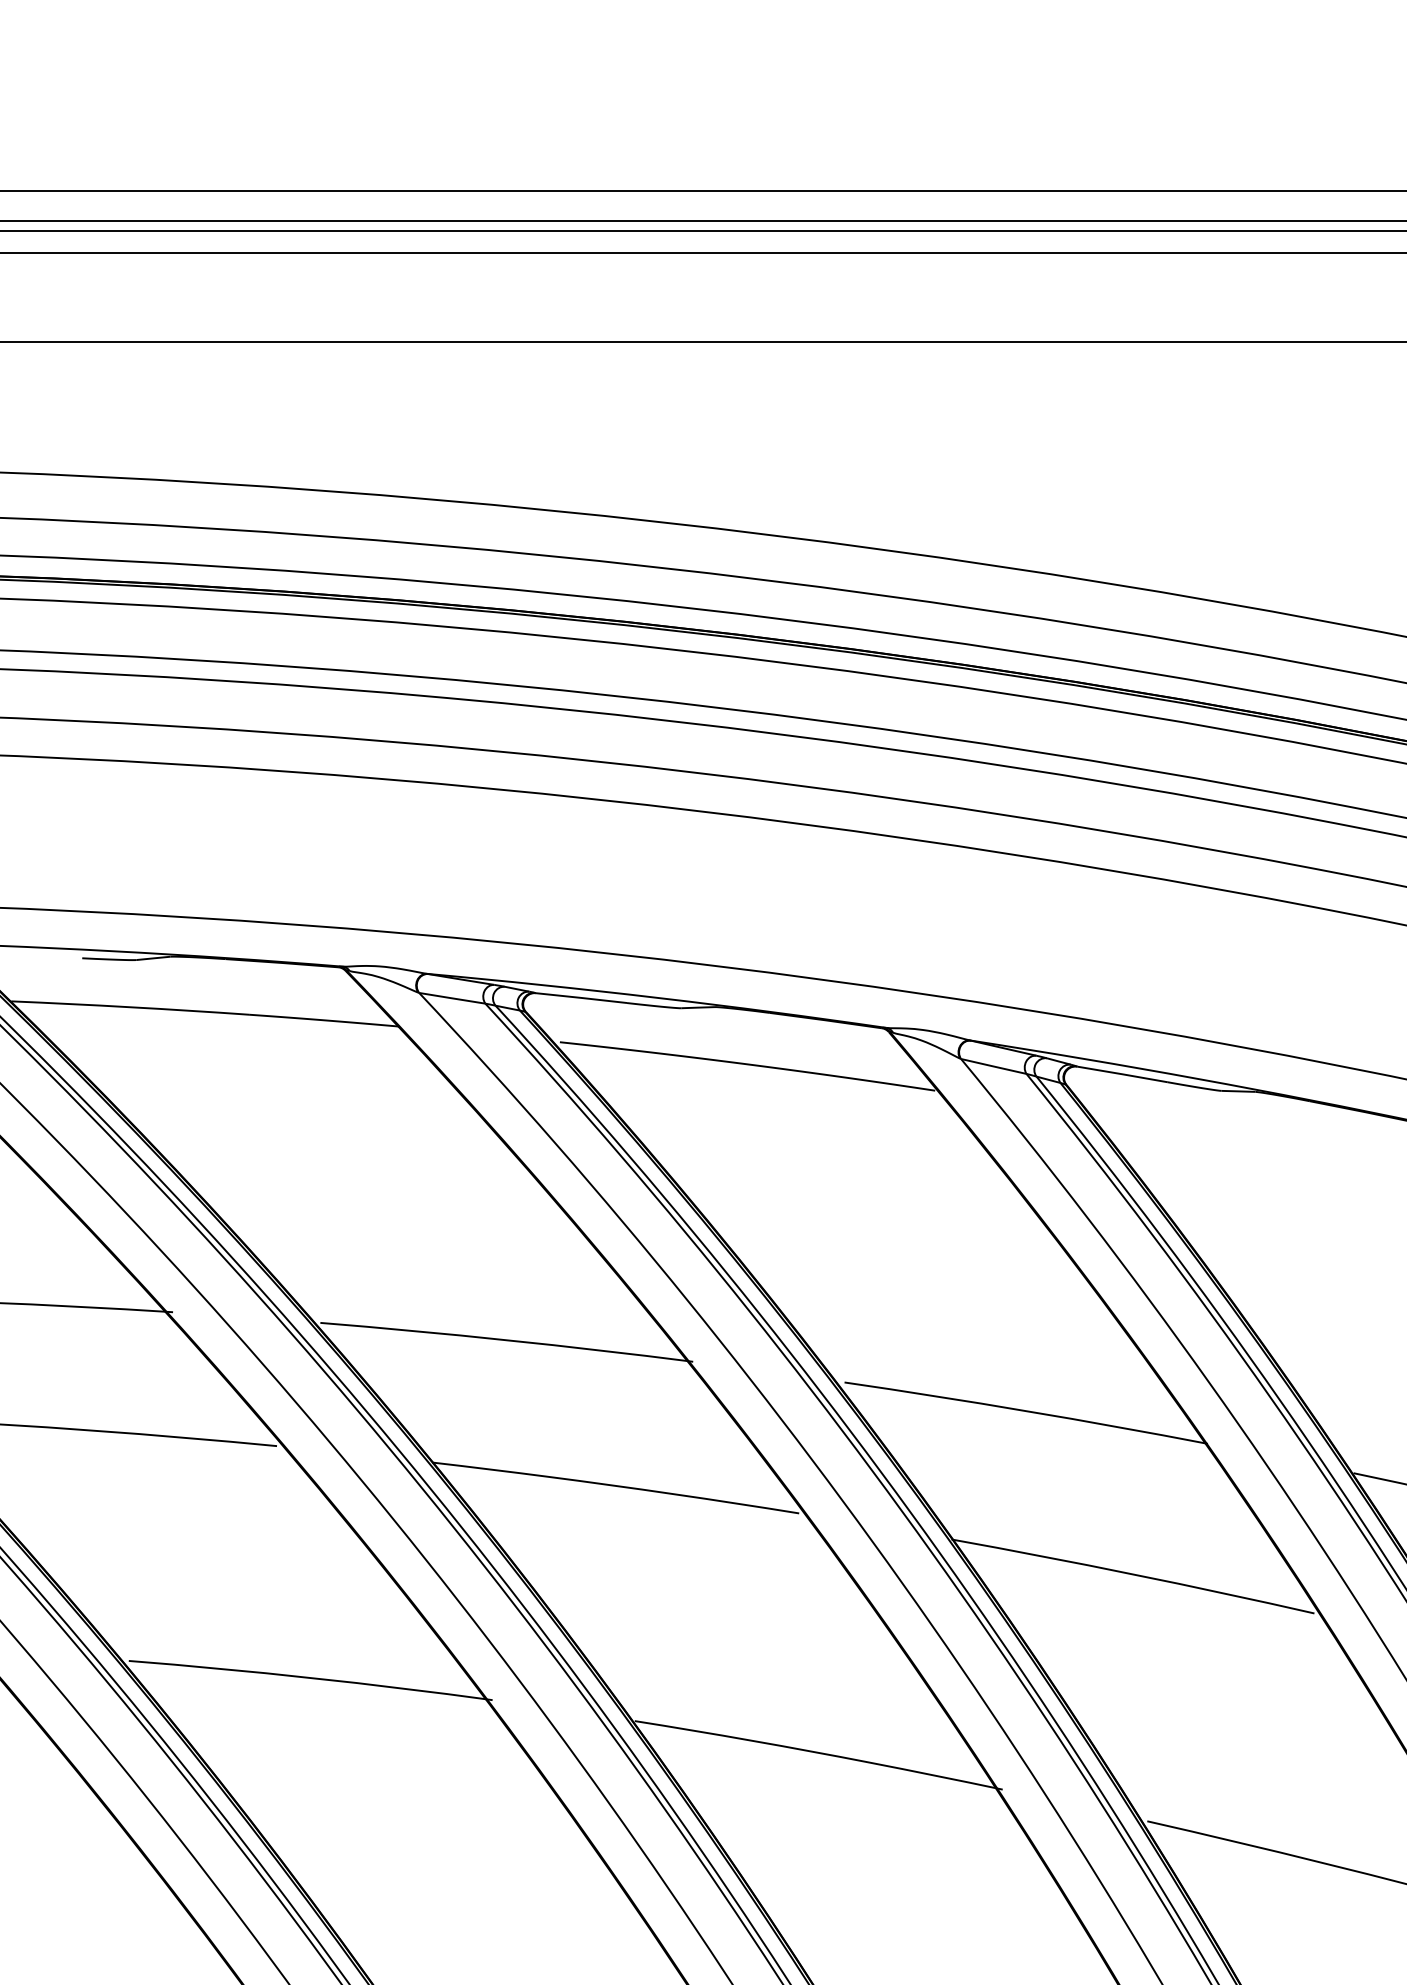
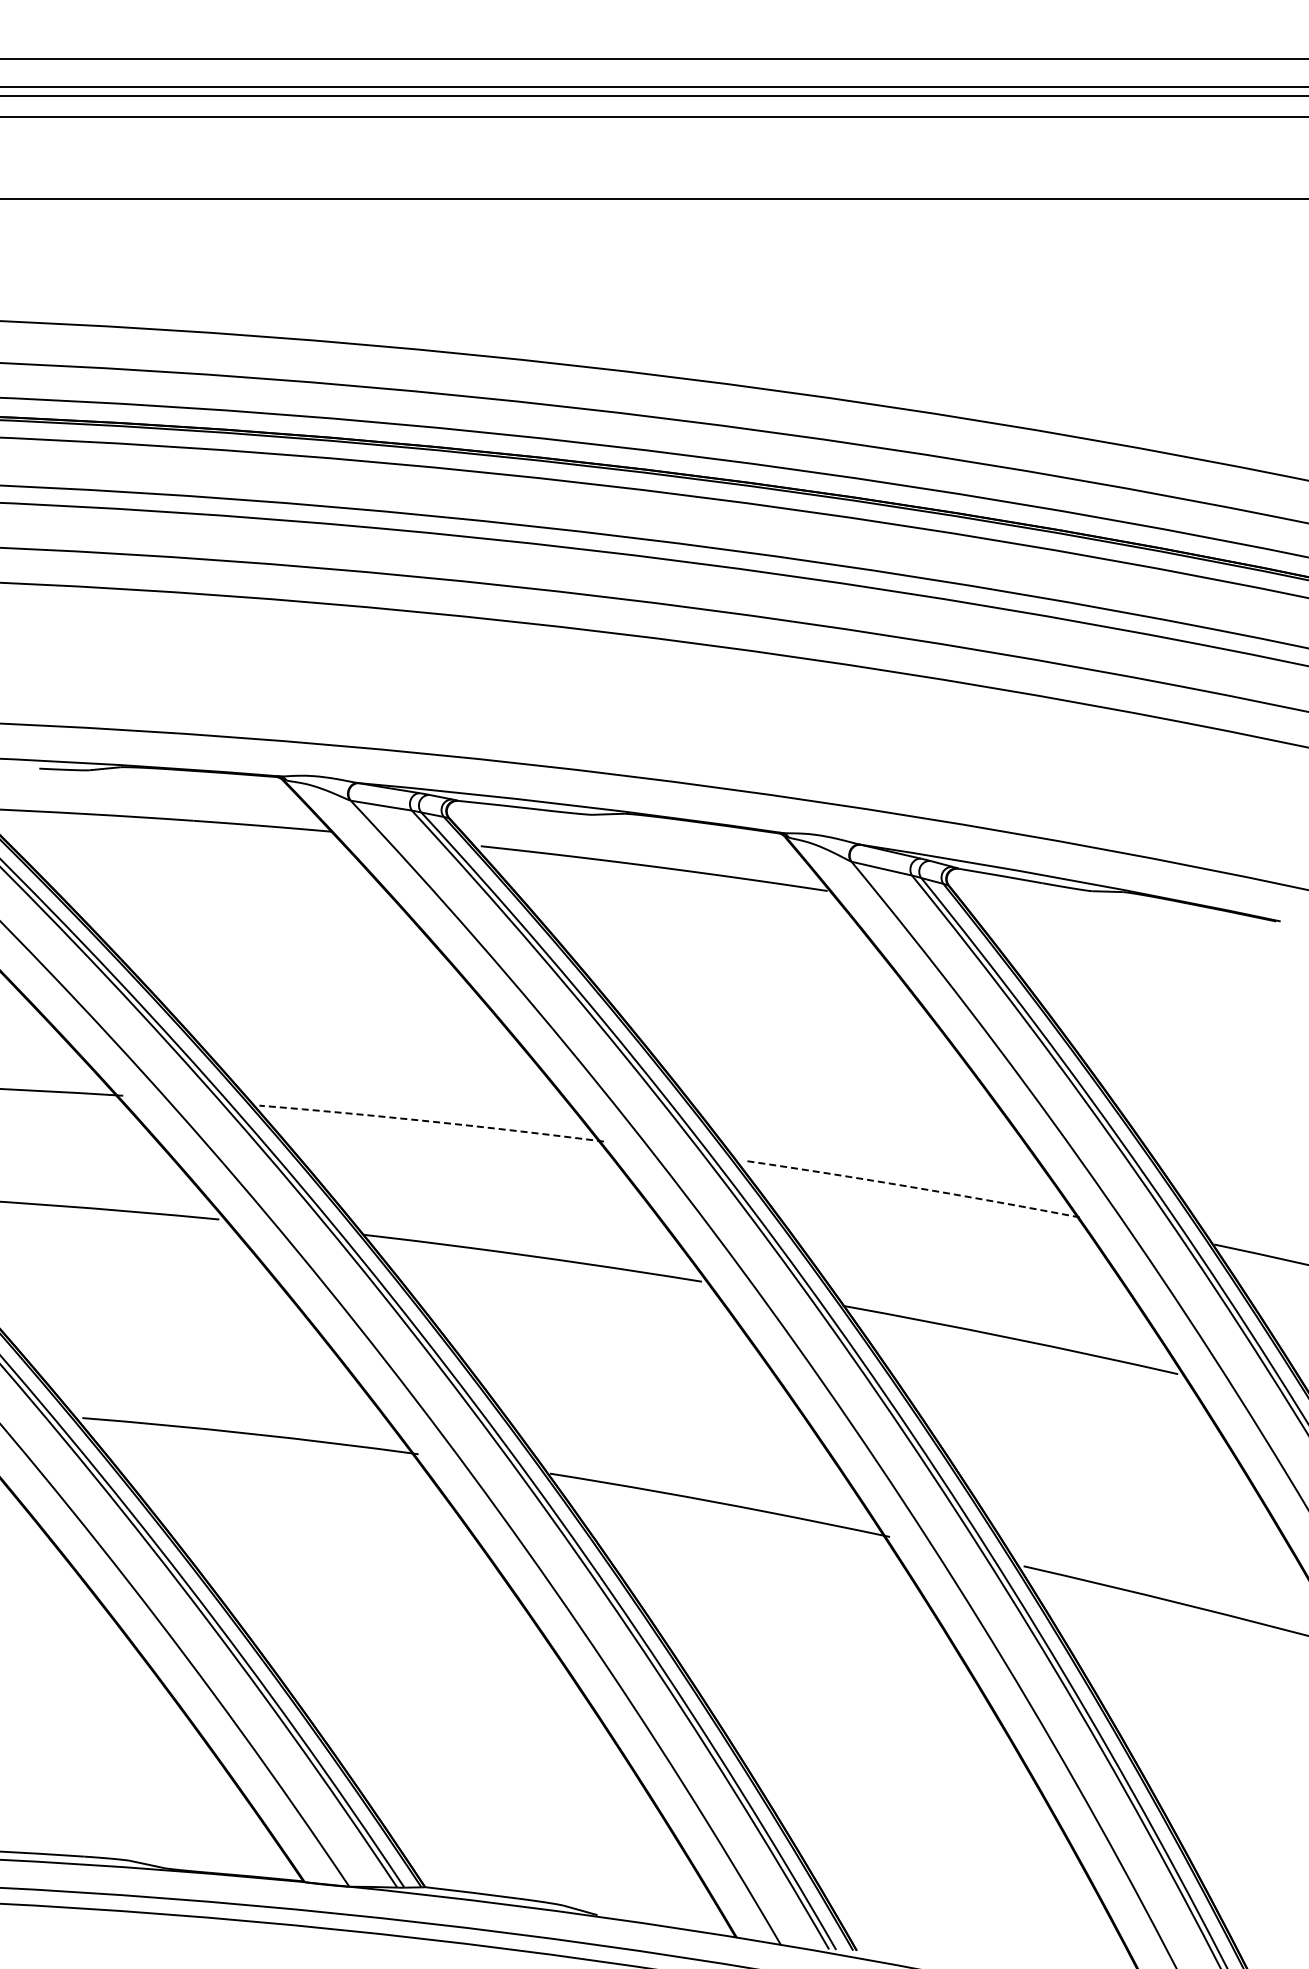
arc: (506, 1340) -> (431, 1121), solid -> dashed
arc: (1027, 1411) -> (912, 1187), solid -> dashed

